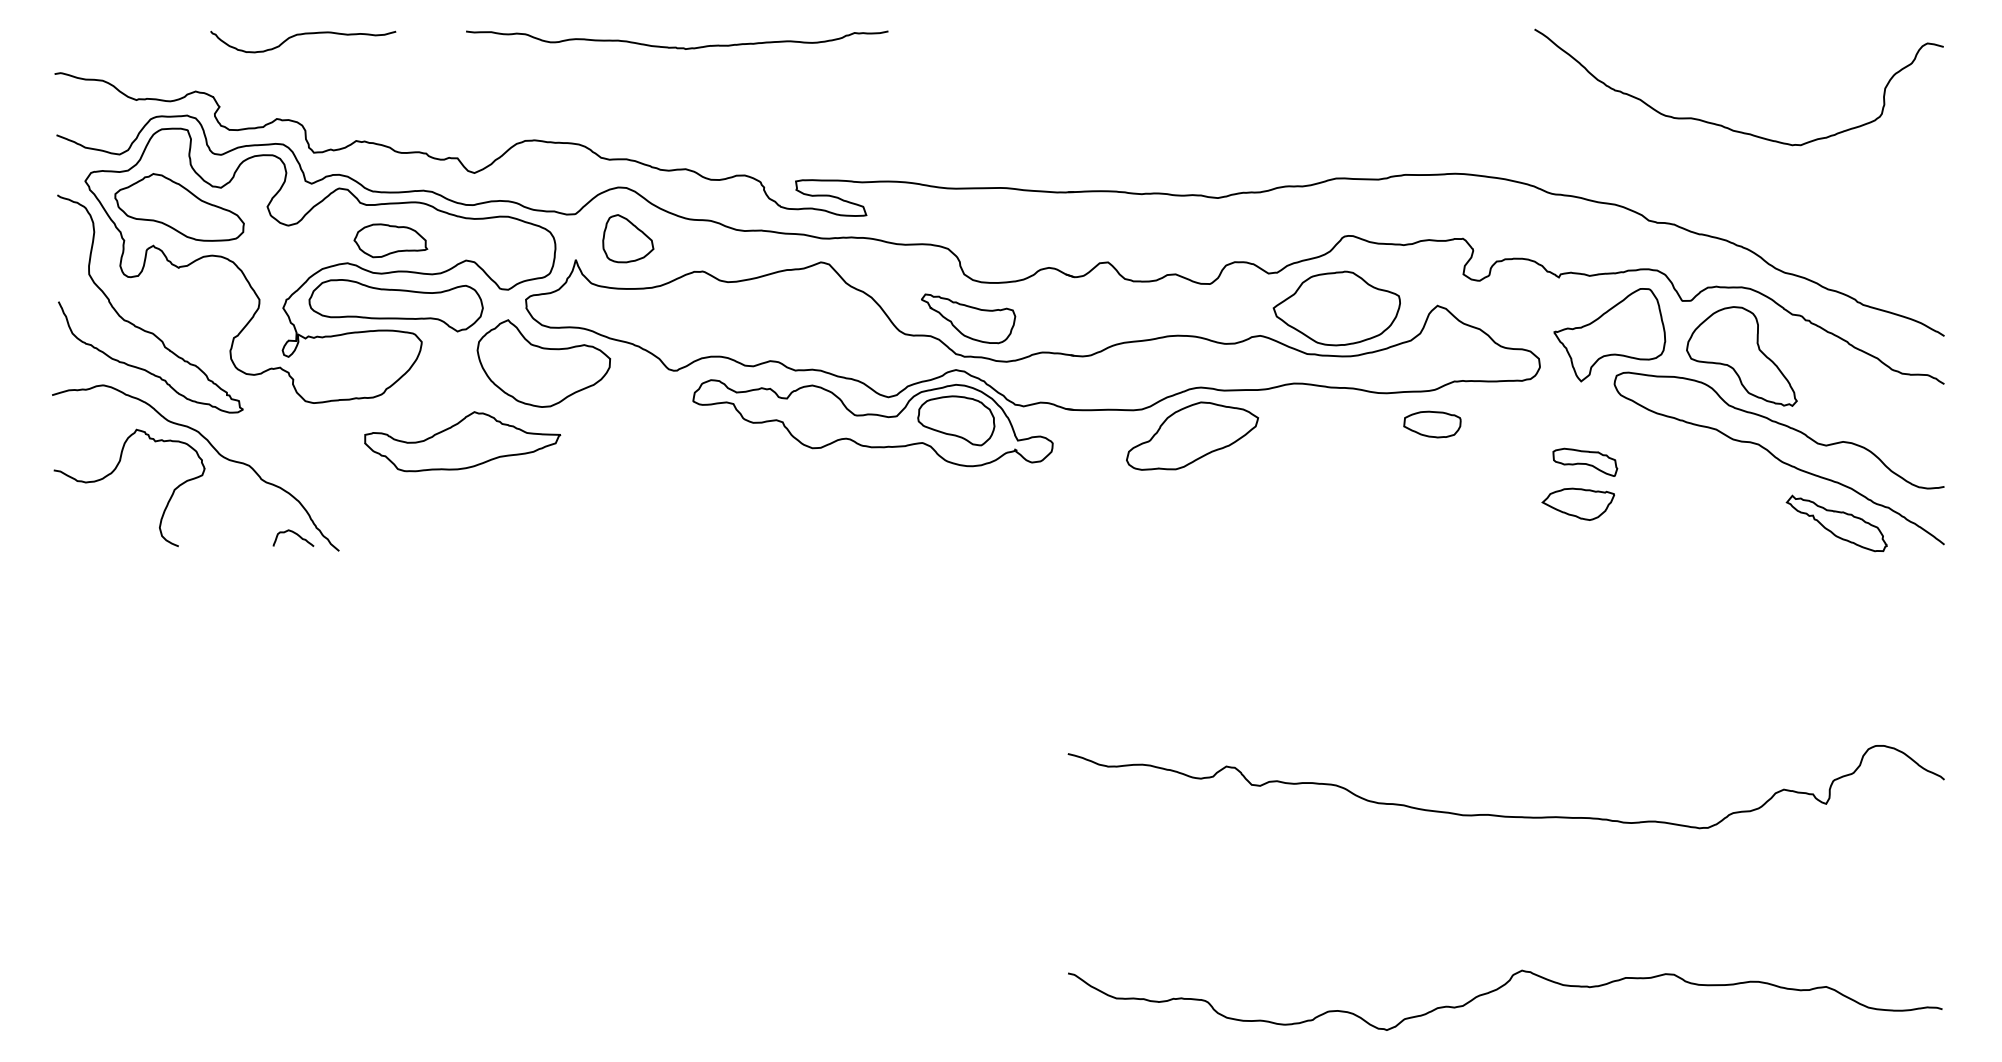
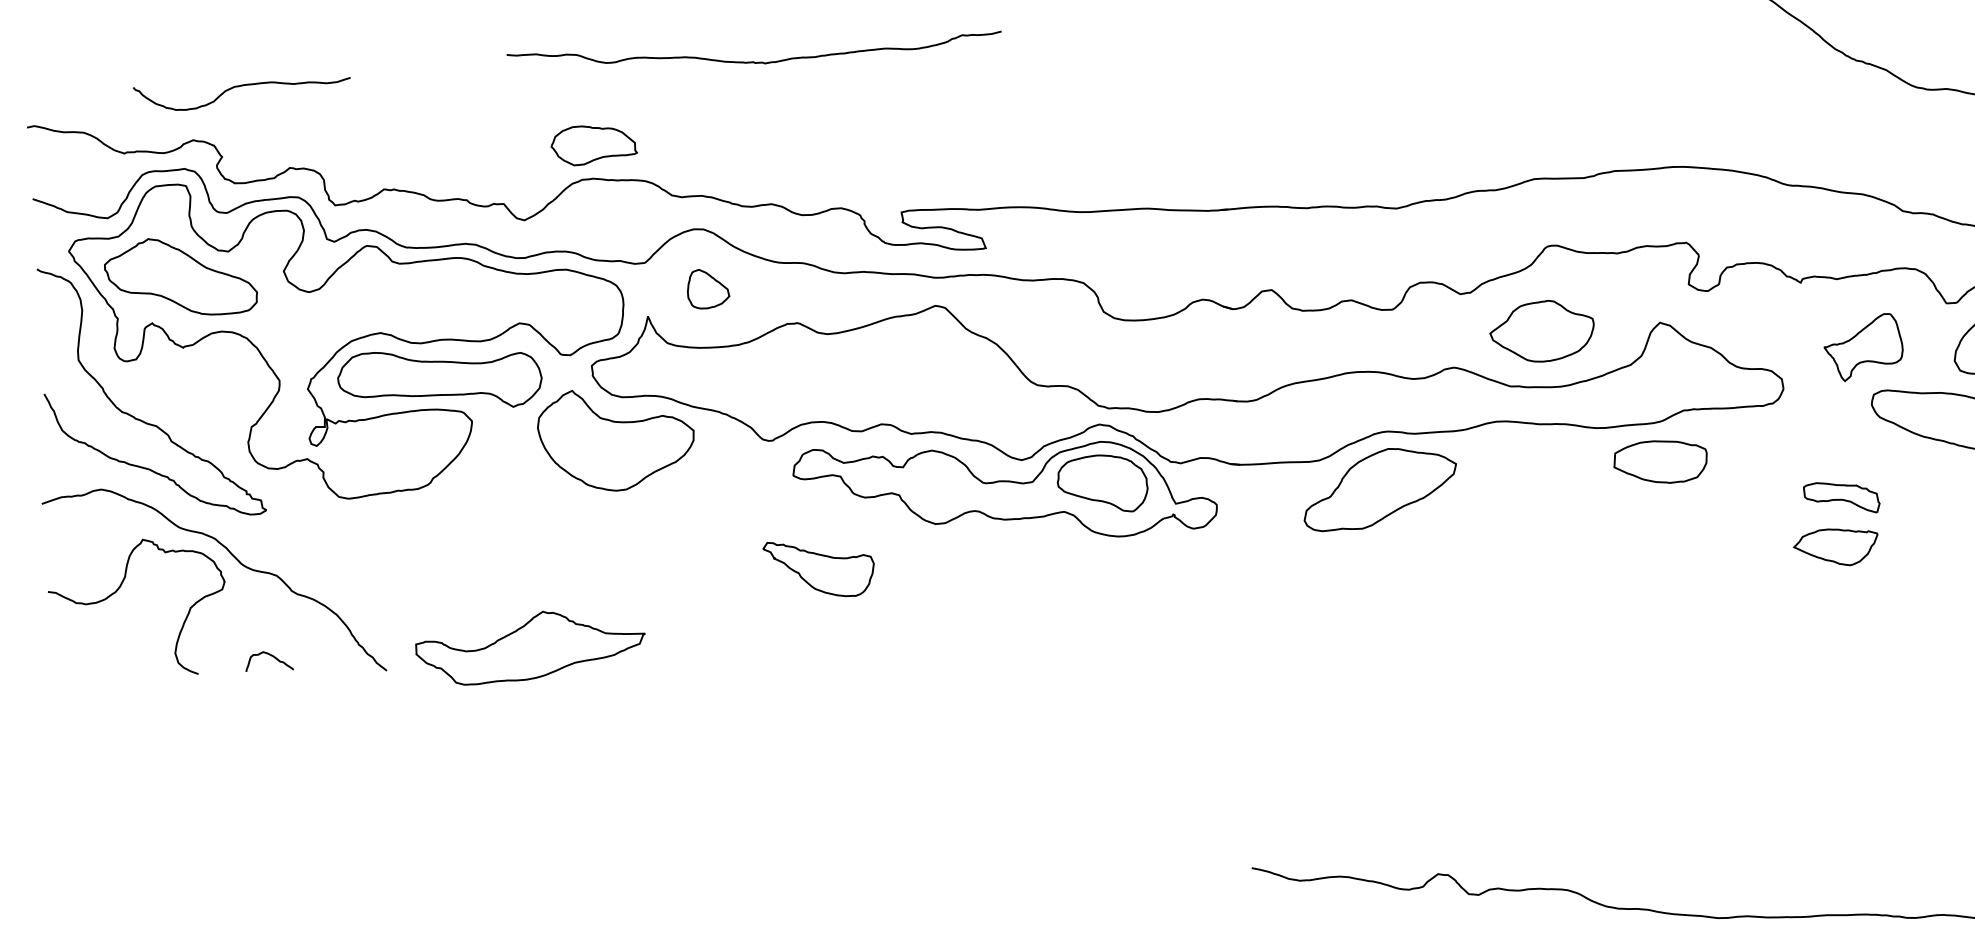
curve: (301, 35) -> (239, 87), moved
part: (628, 238) -> (708, 288), size x0.7
part: (390, 240) -> (593, 144), moved
part: (1336, 308) -> (1541, 331), size x0.7
part: (968, 318) -> (819, 568), moved
part: (1609, 335) -> (1863, 347), size x0.6
part: (1432, 424) -> (1660, 461), size x1.4
part: (462, 441) -> (530, 646), moved
curve: (295, 534) -> (271, 656), moved

